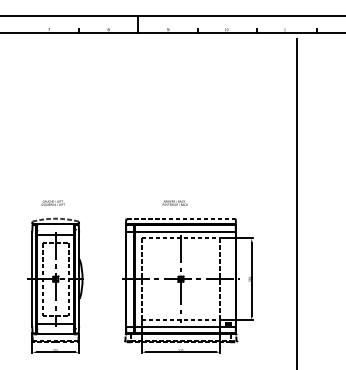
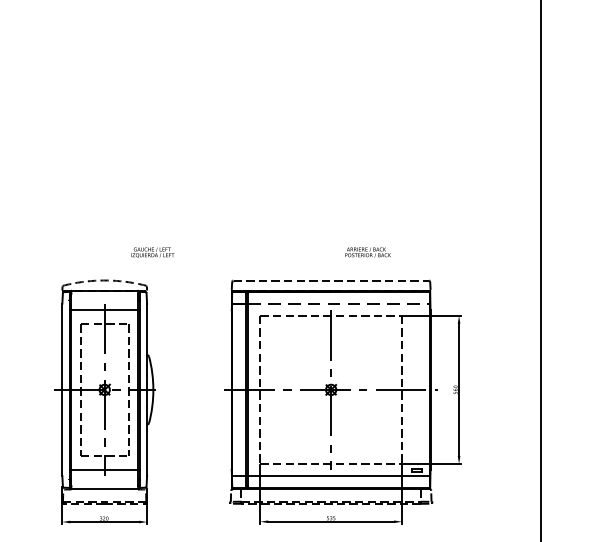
text: (52, 202) -> (151, 251), moved
text: (174, 202) -> (366, 251), moved
line: (184, 231) -> (337, 303), solid -> dashed

